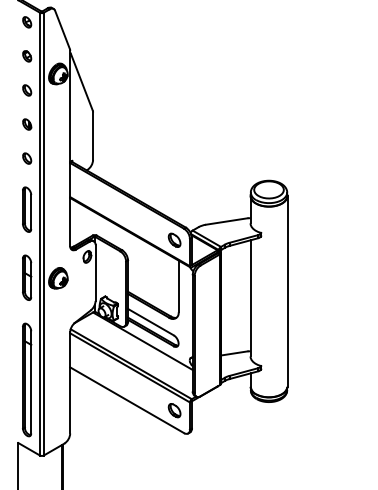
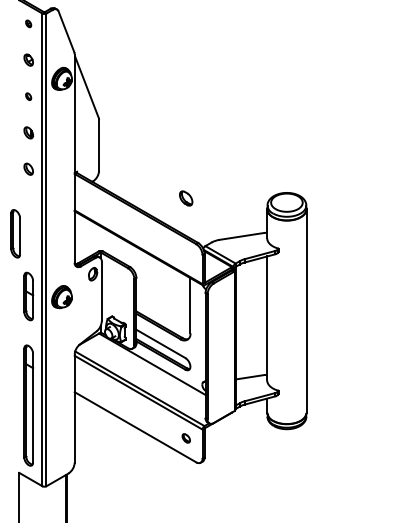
part: (26, 22) -> (28, 23), size x0.6
part: (26, 90) -> (28, 96), size x0.6
part: (26, 209) -> (15, 233), moved
part: (174, 240) -> (186, 198), moved
part: (174, 410) -> (186, 438), size x0.6

